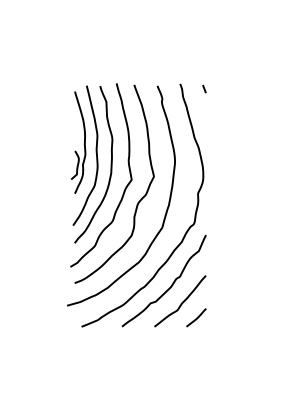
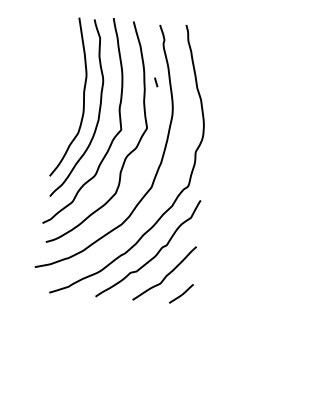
curve: (204, 88) -> (156, 81), moved
part: (78, 142) -> (64, 81), removed

